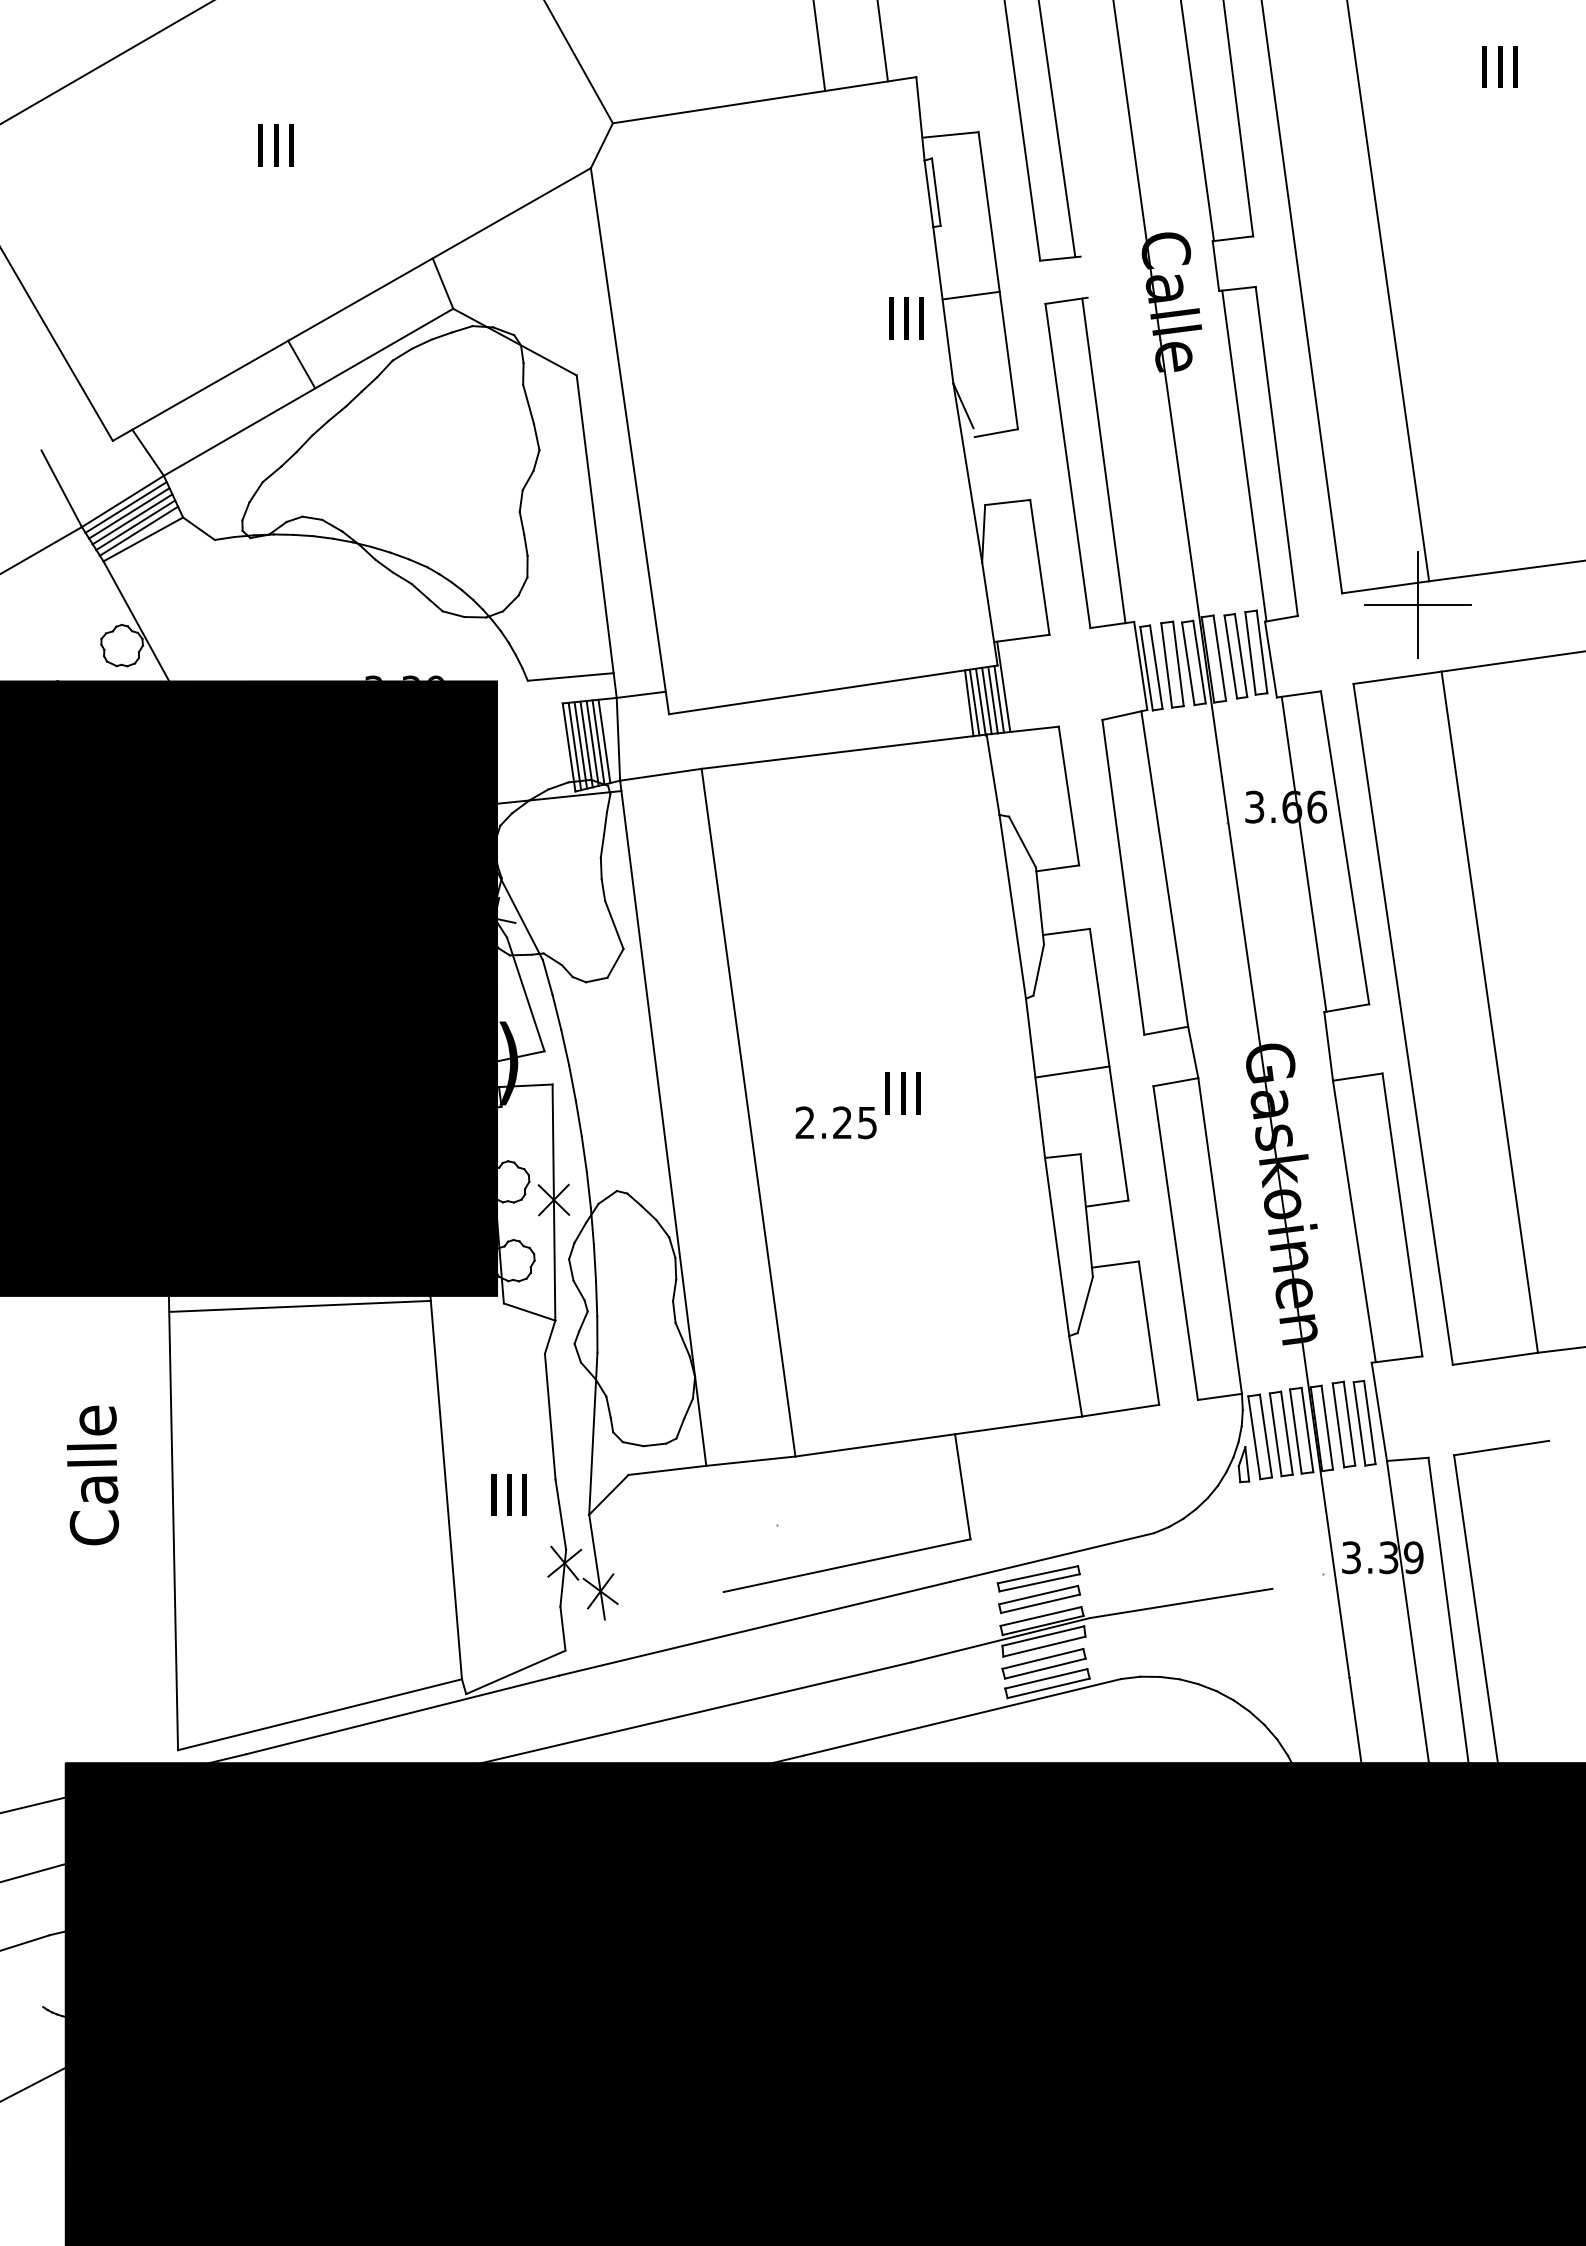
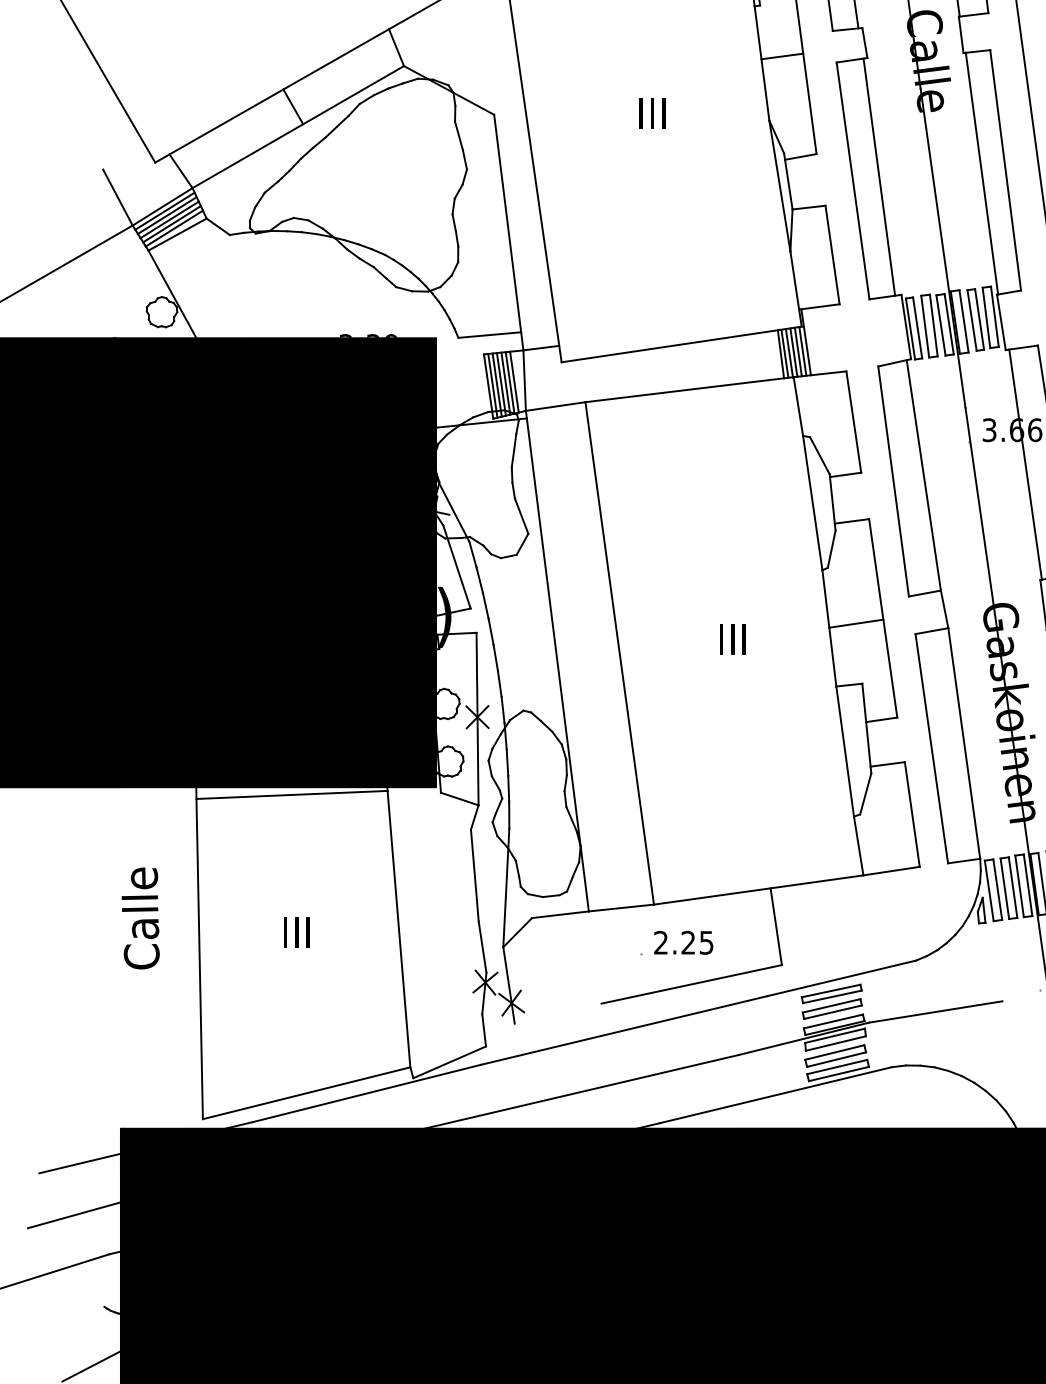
line: (1083, 276) -> (864, 42), added
text: (906, 318) -> (652, 113), moved
line: (979, 466) -> (788, 181), added
text: (835, 1122) -> (683, 942), moved
text: (508, 1494) -> (296, 932), moved

